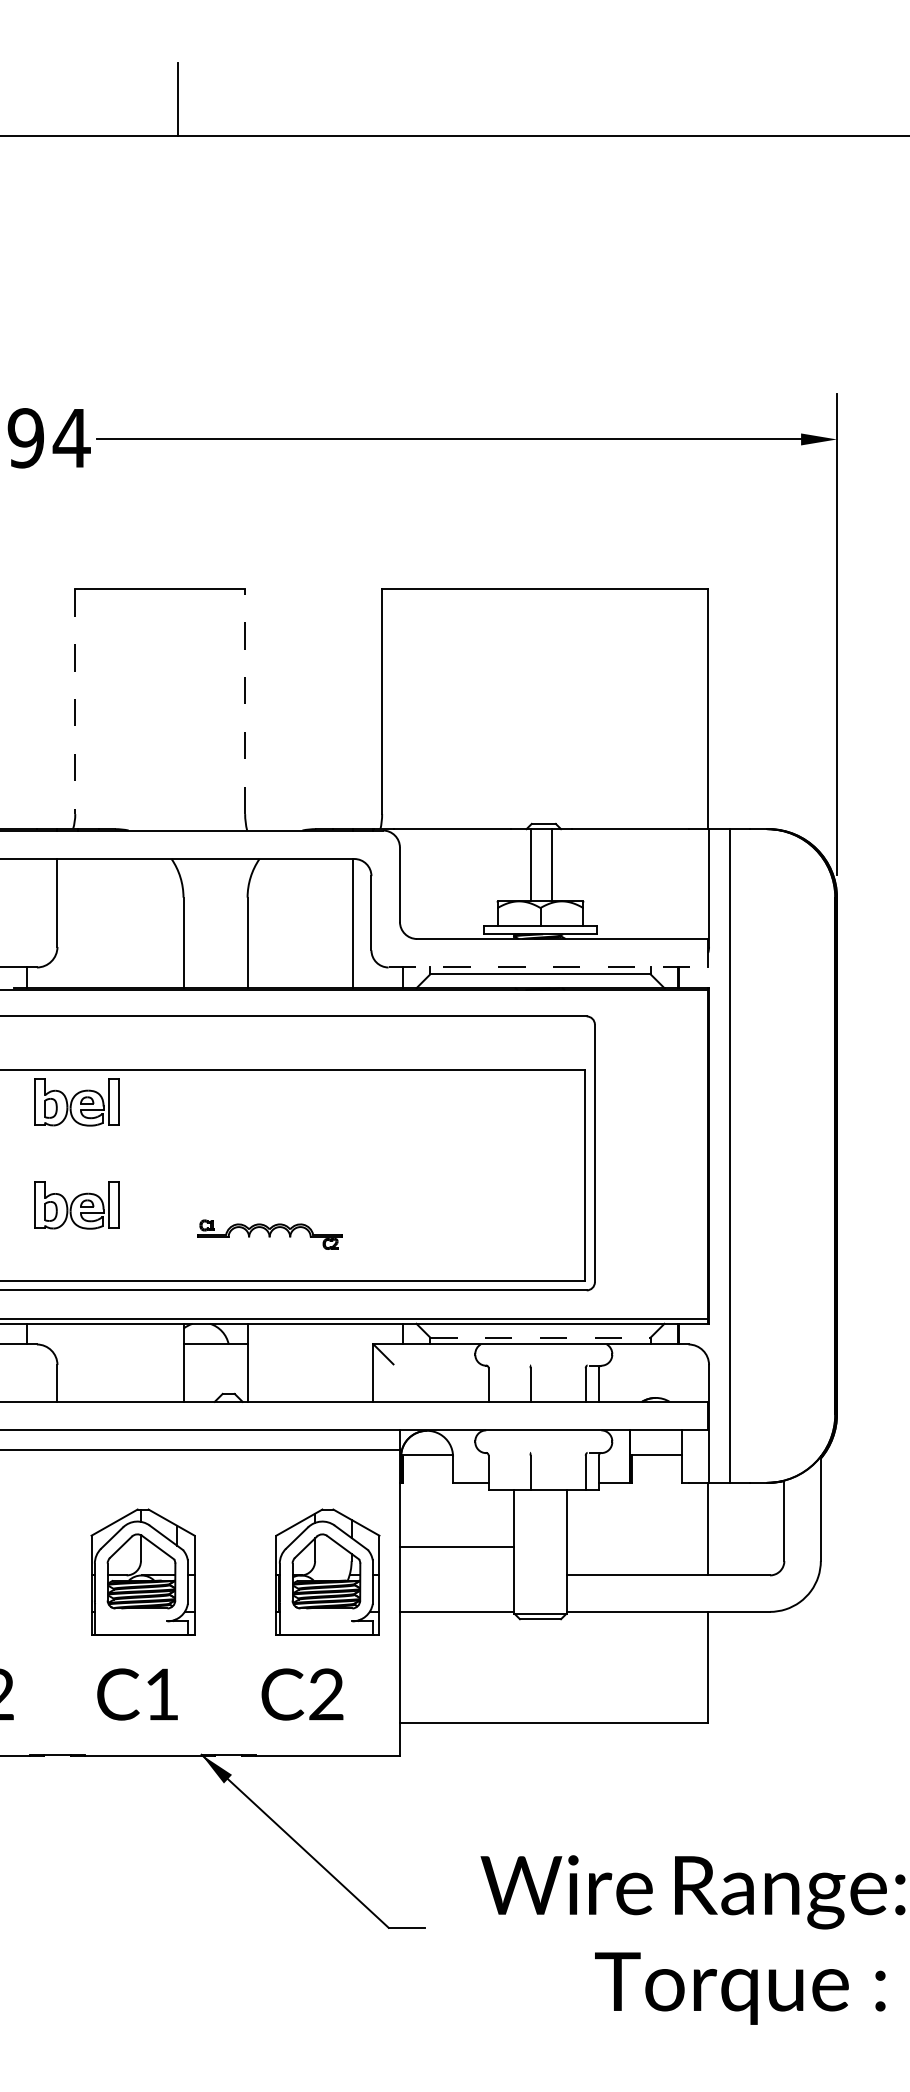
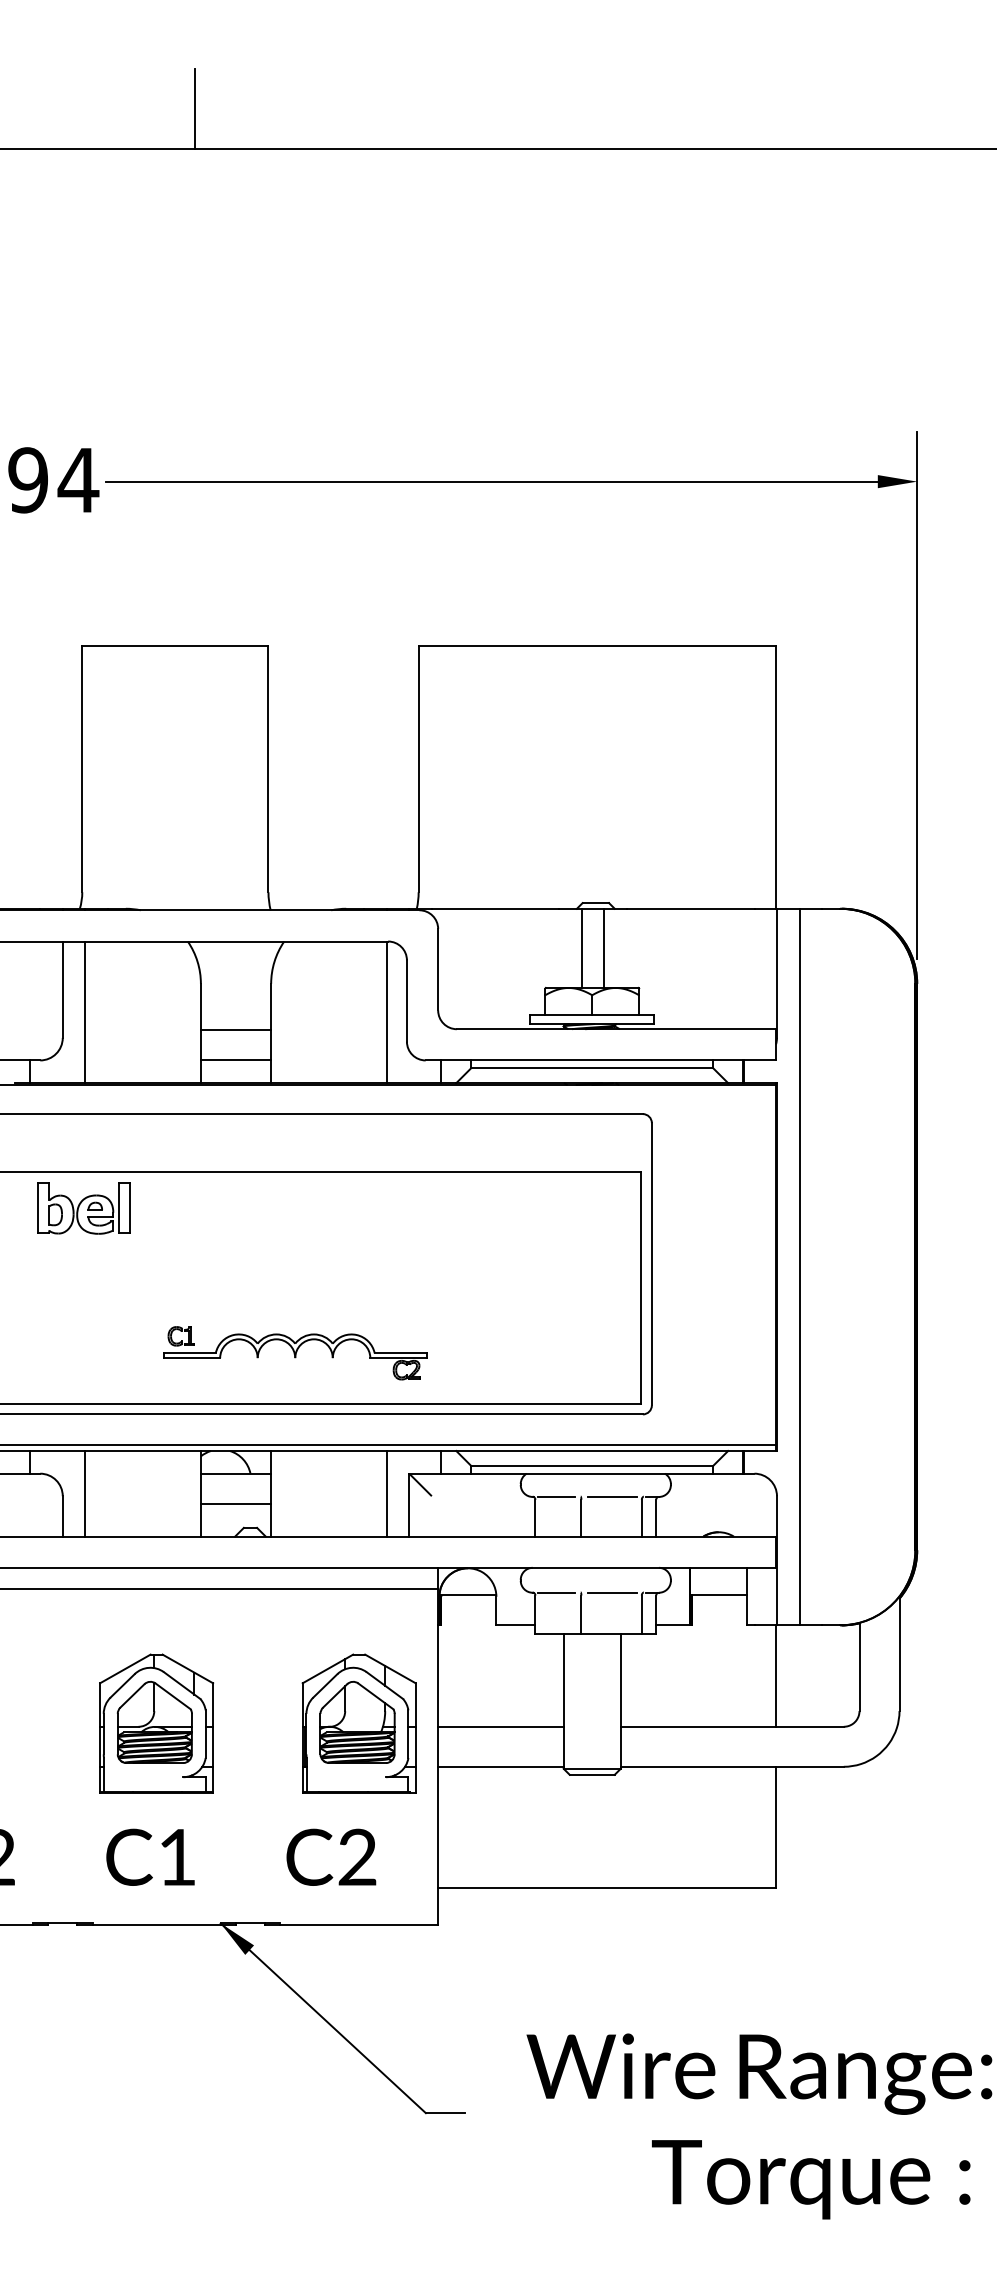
line: (245, 701) -> (268, 768), dashed -> solid
line: (75, 702) -> (82, 769), dashed -> solid
line: (78, 923) -> (85, 1012), added
line: (215, 940) -> (235, 1030), added
line: (215, 967) -> (235, 1060), added
line: (548, 967) -> (601, 1060), dashed -> solid
part: (76, 1205) -> (83, 1321), removed
part: (269, 1234) -> (295, 1353), size x1.67
line: (540, 1337) -> (592, 1466), dashed -> solid
line: (78, 1362) -> (85, 1493), added
line: (352, 1362) -> (386, 1493), added
line: (507, 1365) -> (556, 1496), added
line: (559, 1365) -> (612, 1496), added
line: (215, 1371) -> (235, 1503), added
line: (507, 1452) -> (556, 1592), added
line: (559, 1452) -> (612, 1592), added
line: (456, 1546) -> (500, 1726), moved

